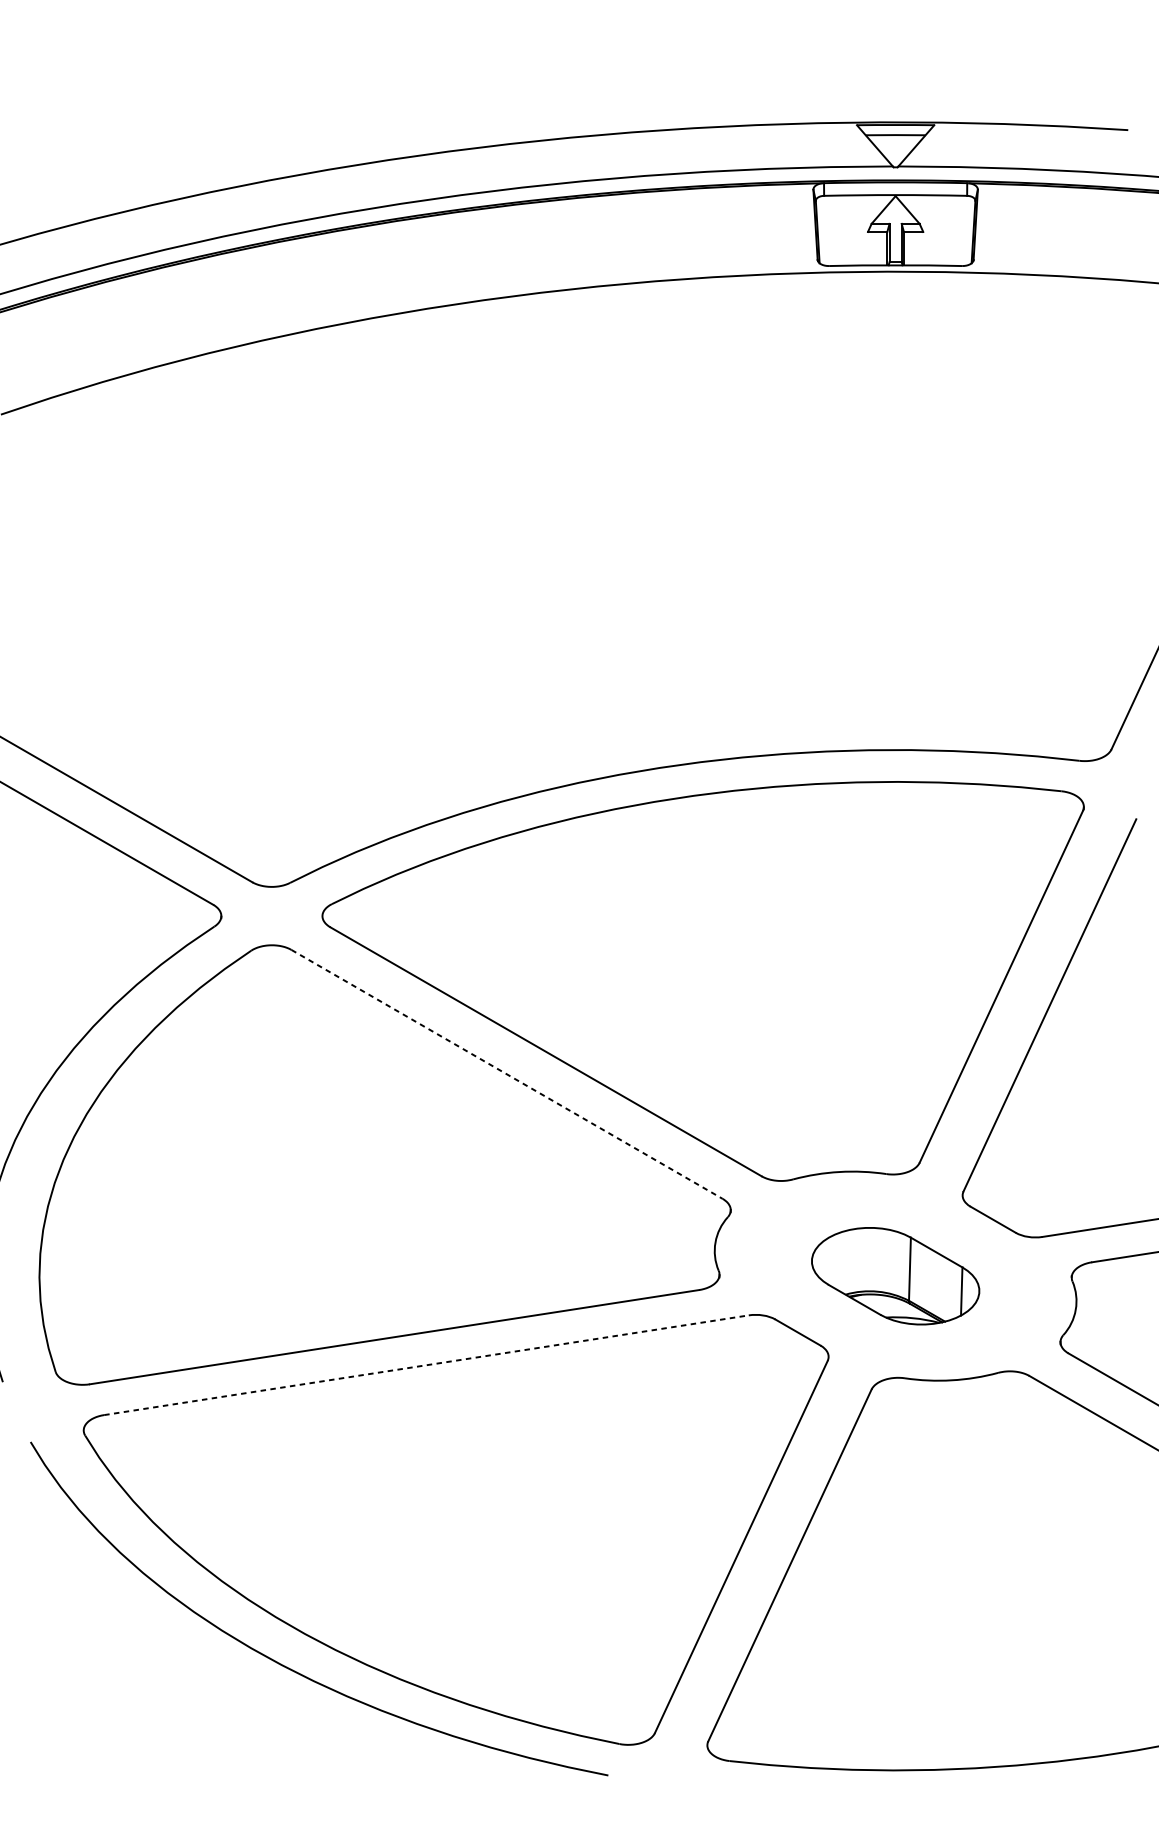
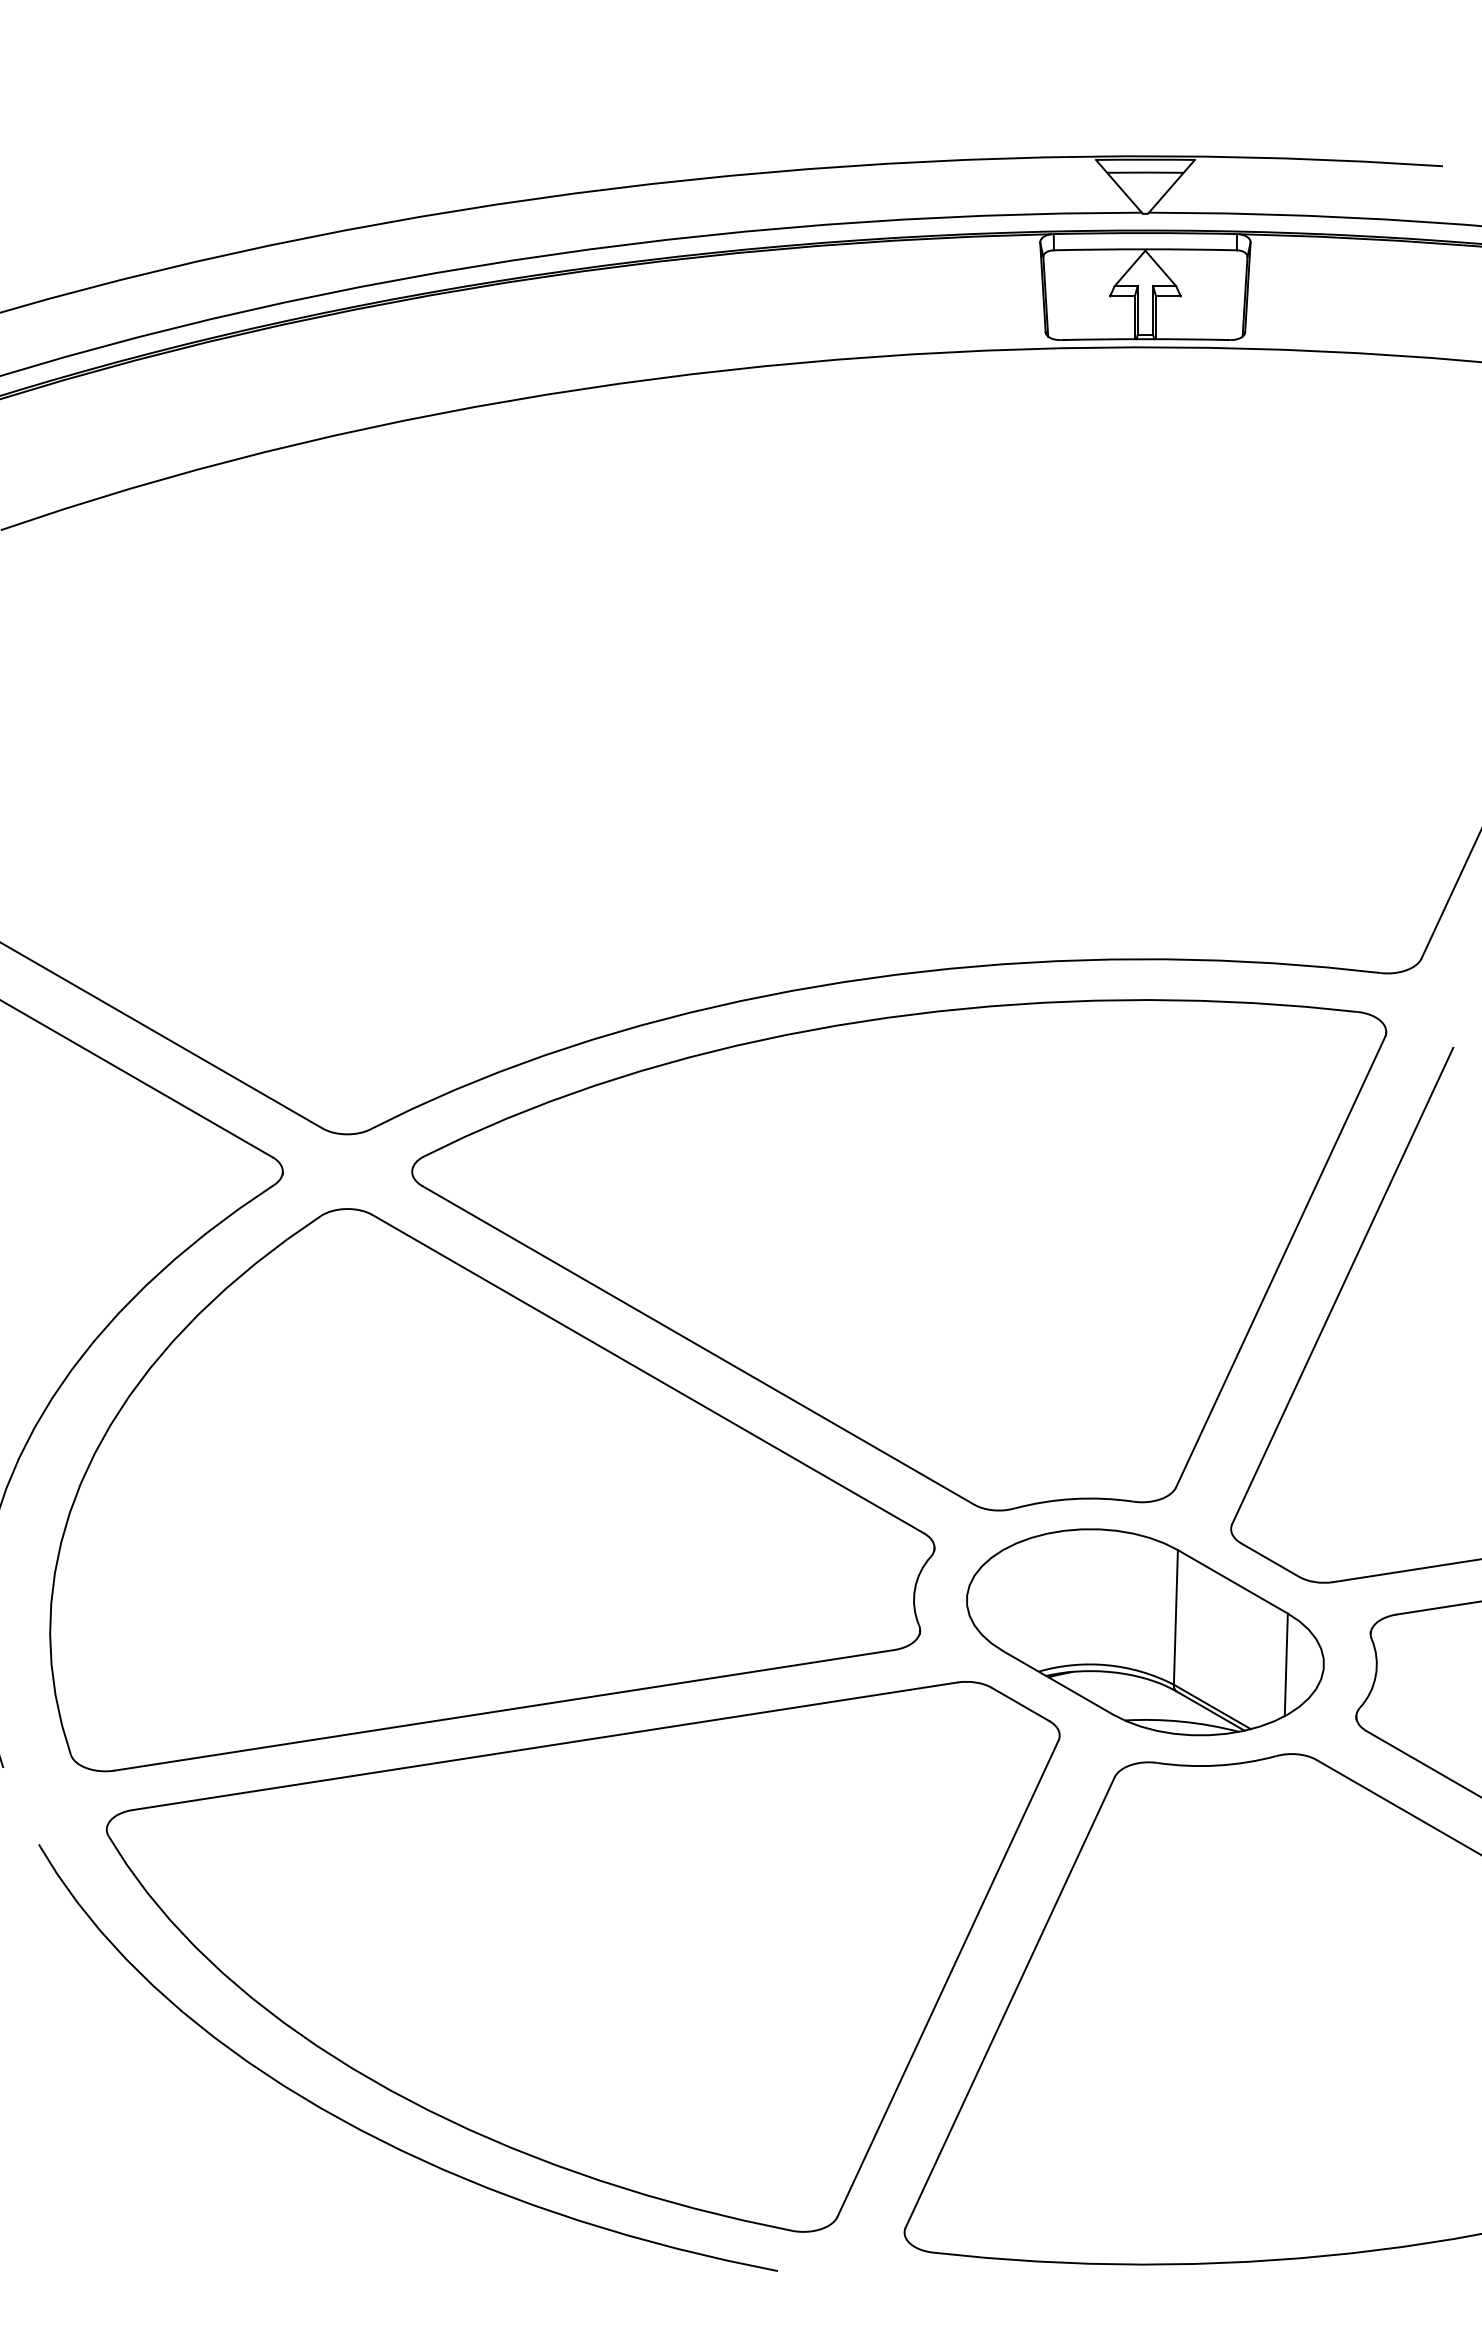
line: (507, 1074) -> (648, 1374), dashed -> solid
part: (895, 1276) -> (1145, 1632), size x1.67
line: (426, 1365) -> (545, 1746), dashed -> solid

